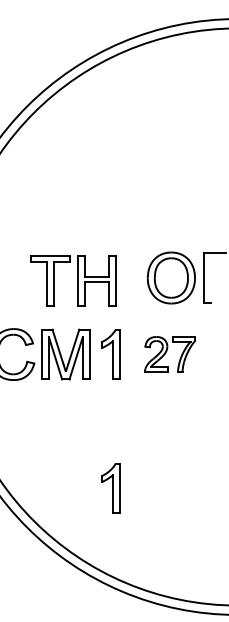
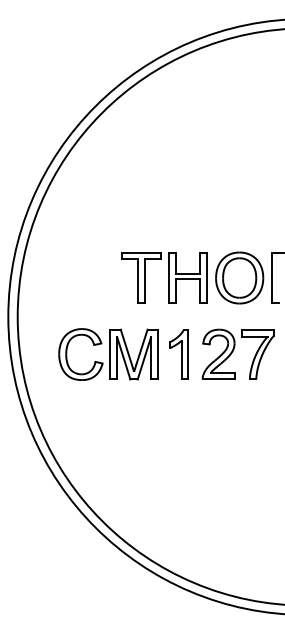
part: (73, 280) -> (164, 277), moved
part: (169, 353) -> (237, 353), size x1.43
part: (110, 488) -> (178, 488), removed

